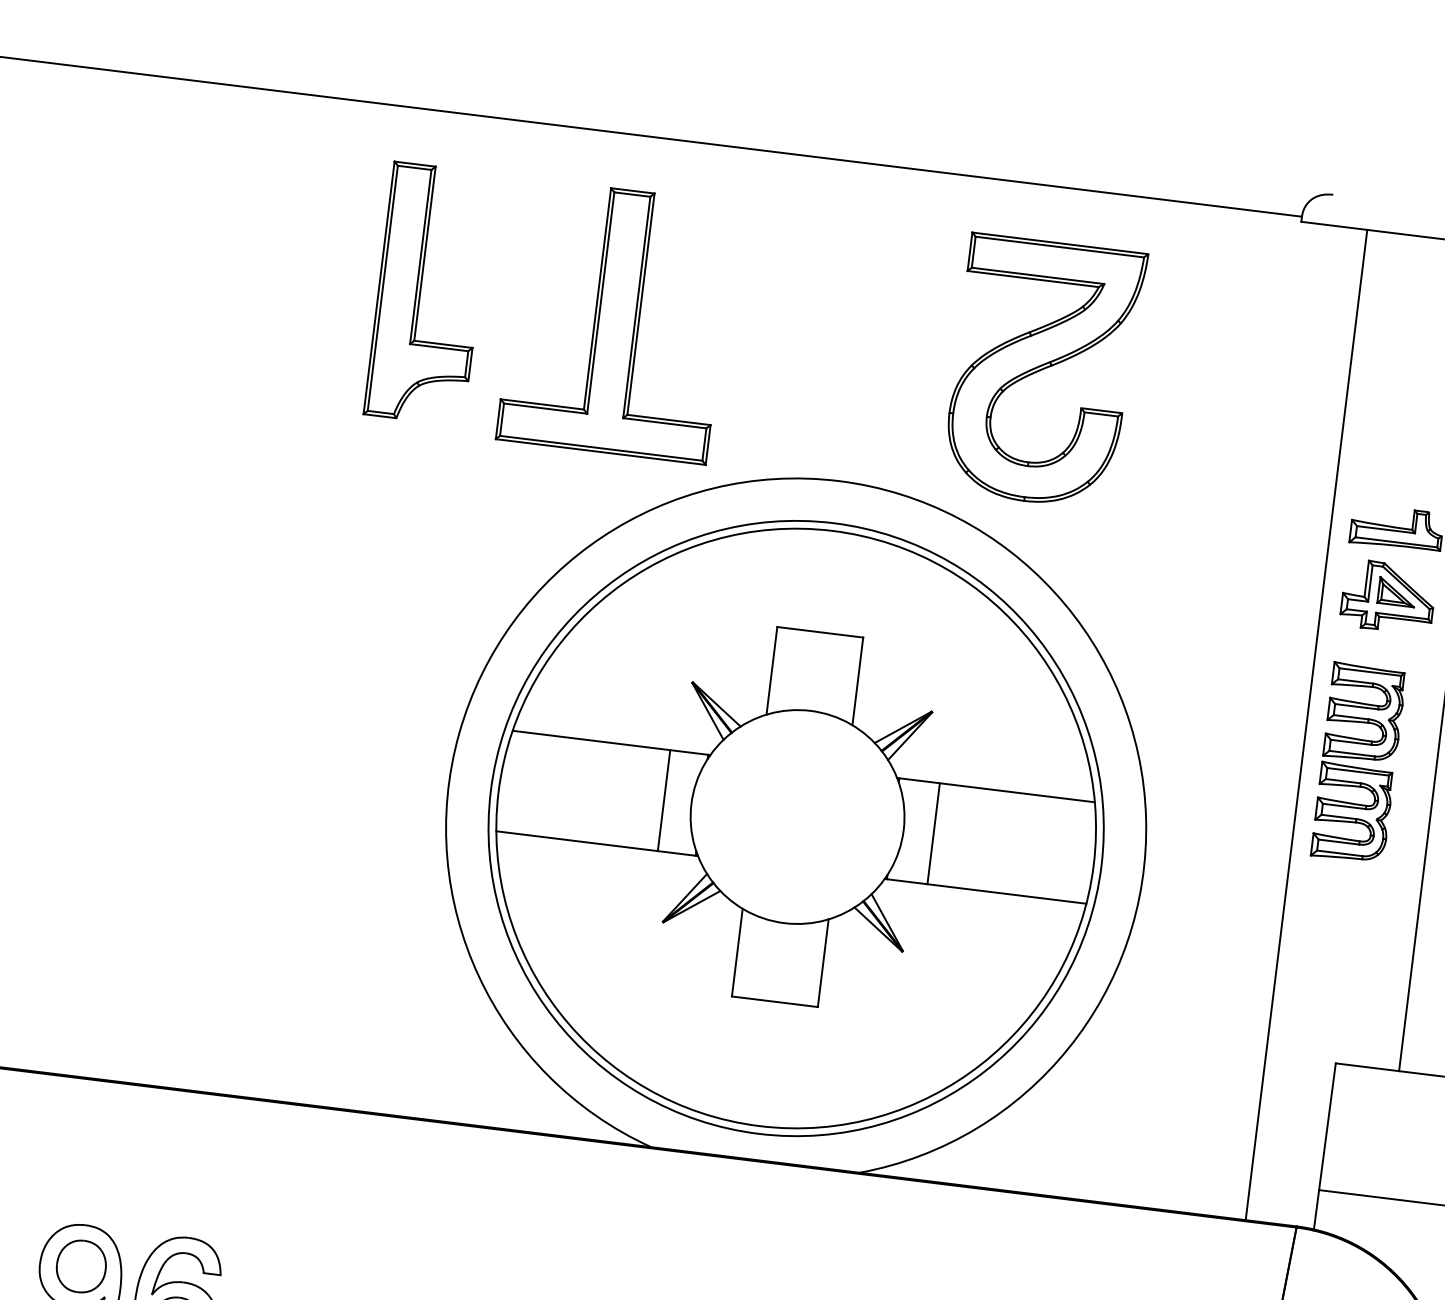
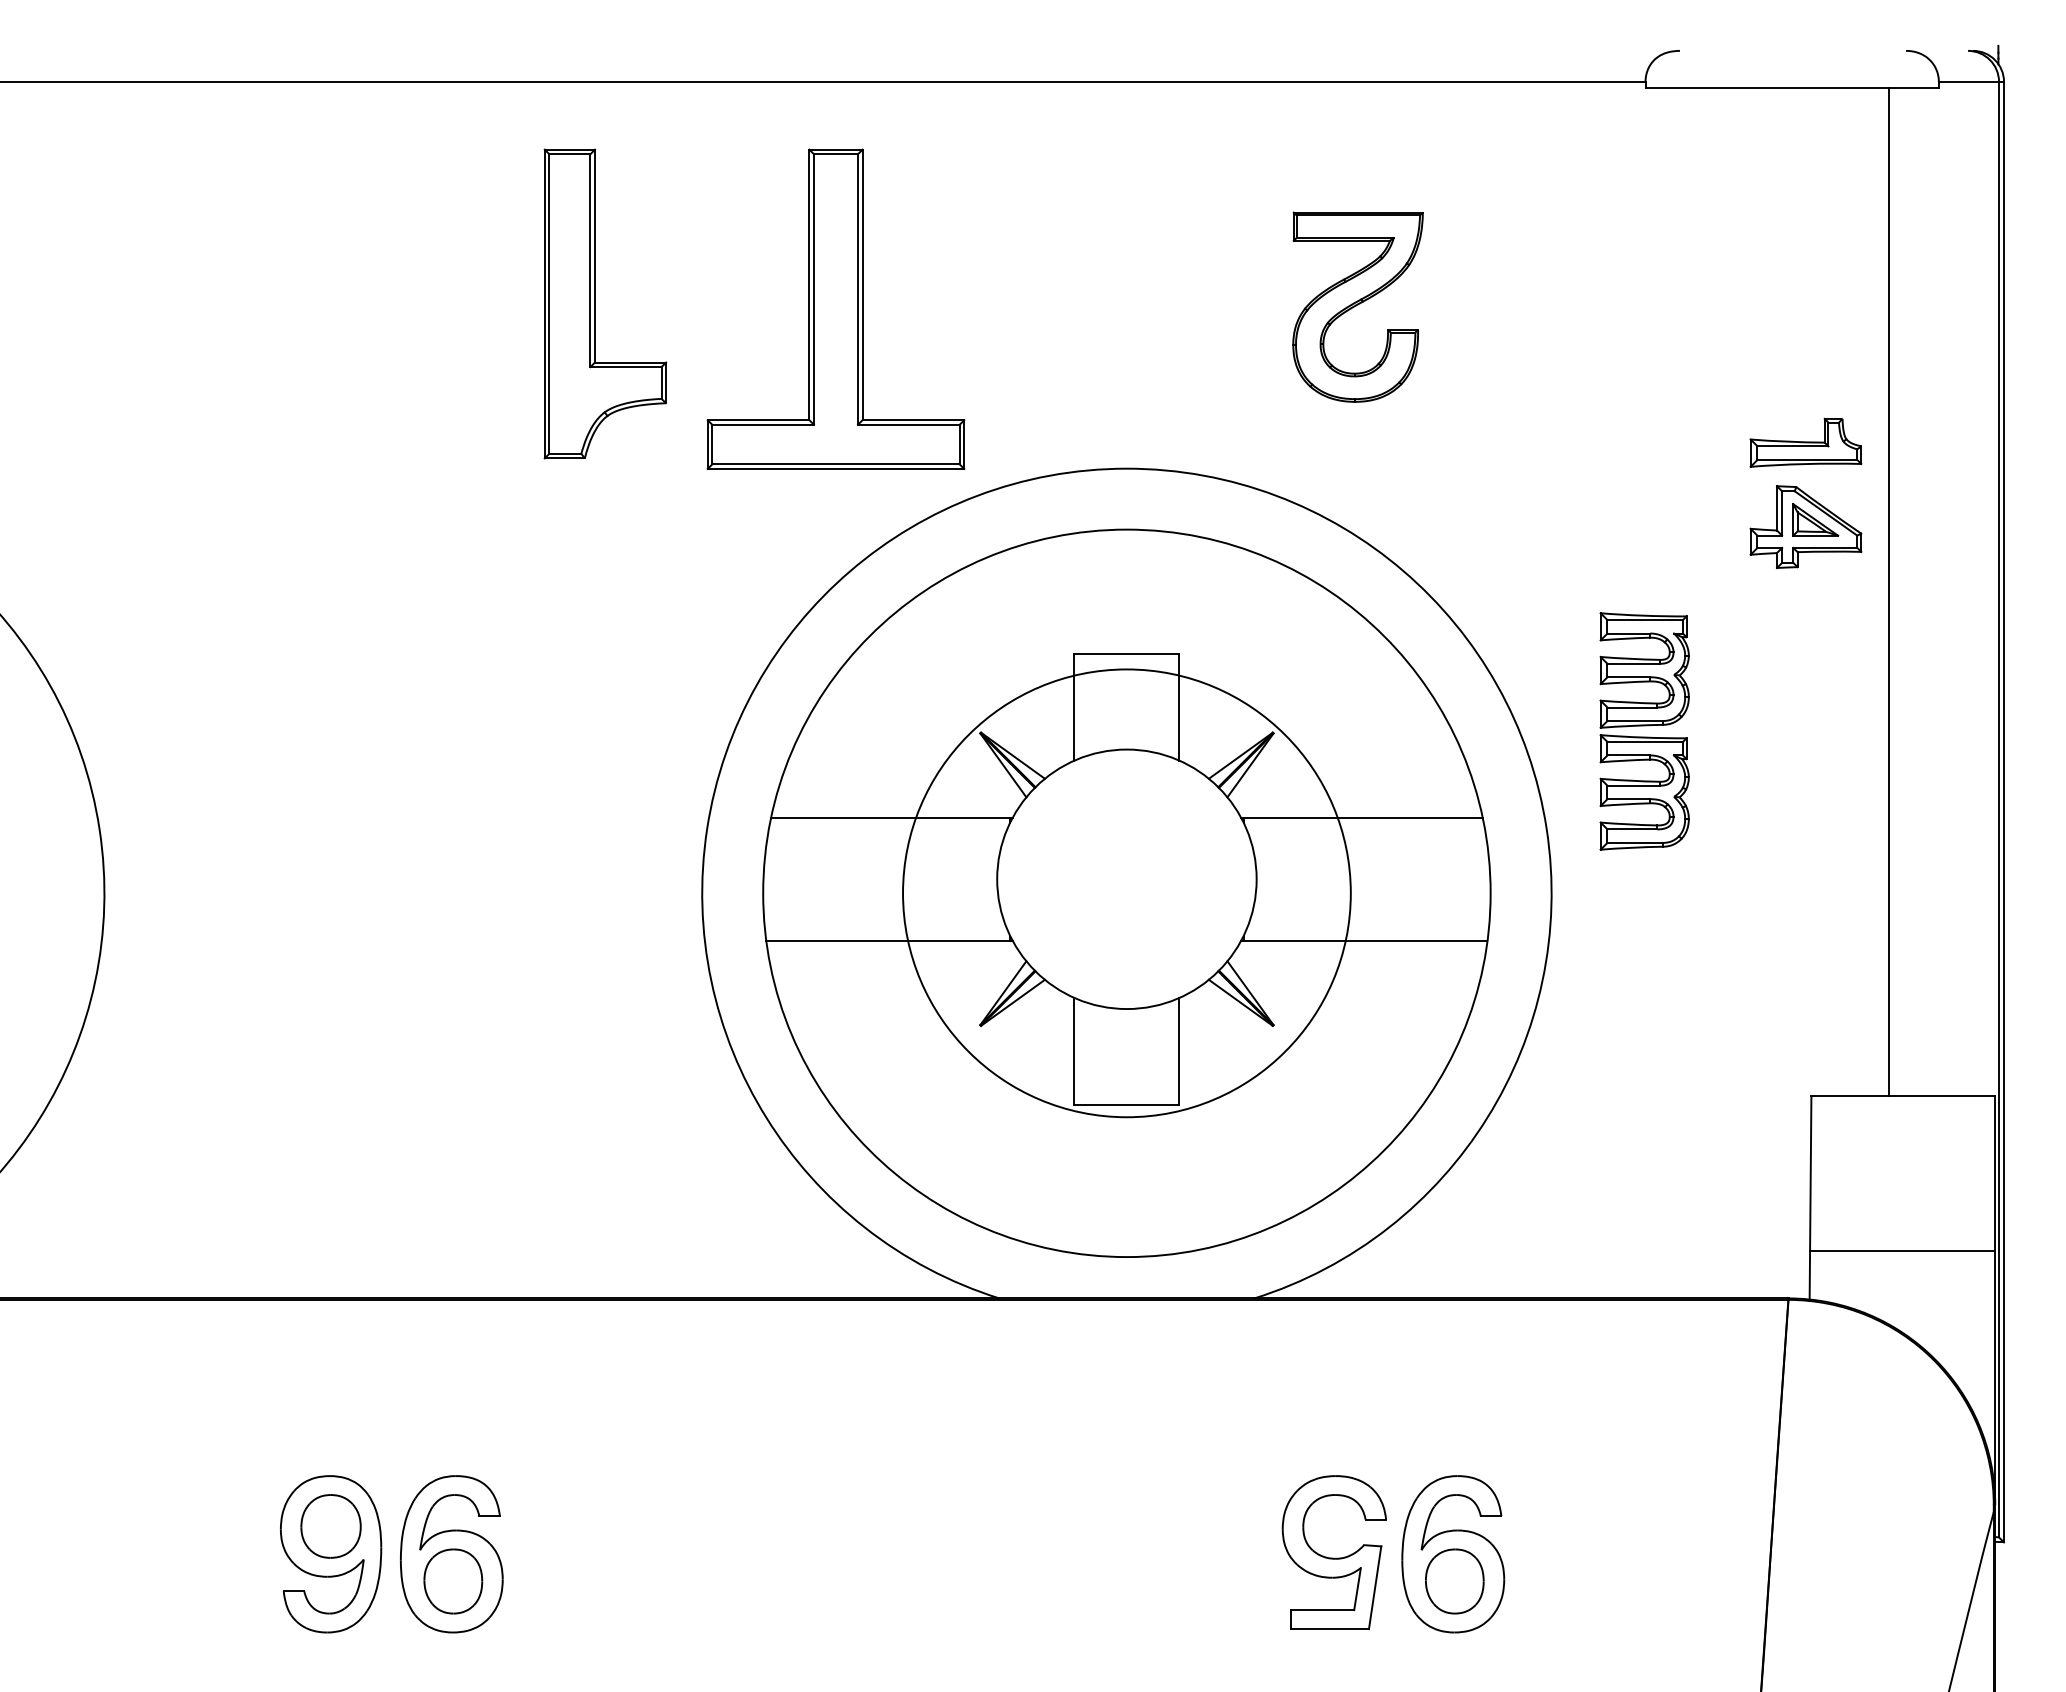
part: (1043, 371) -> (1357, 306), size x0.6
line: (1306, 725) -> (1726, 693), removed
part: (1358, 763) -> (1644, 731), moved
line: (663, 800) -> (963, 879), removed
circle: (795, 828) -> (1126, 893), size x0.6
line: (933, 833) -> (1293, 879), removed

